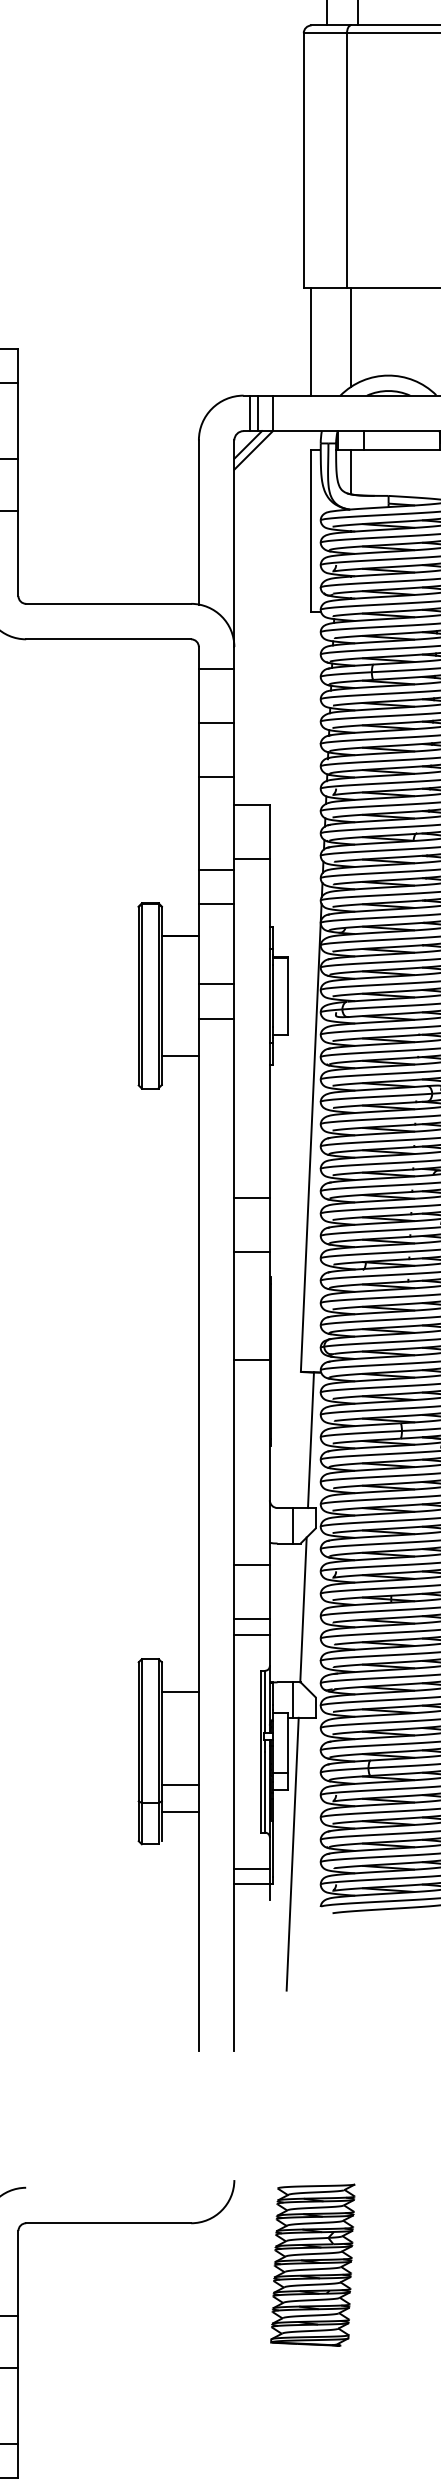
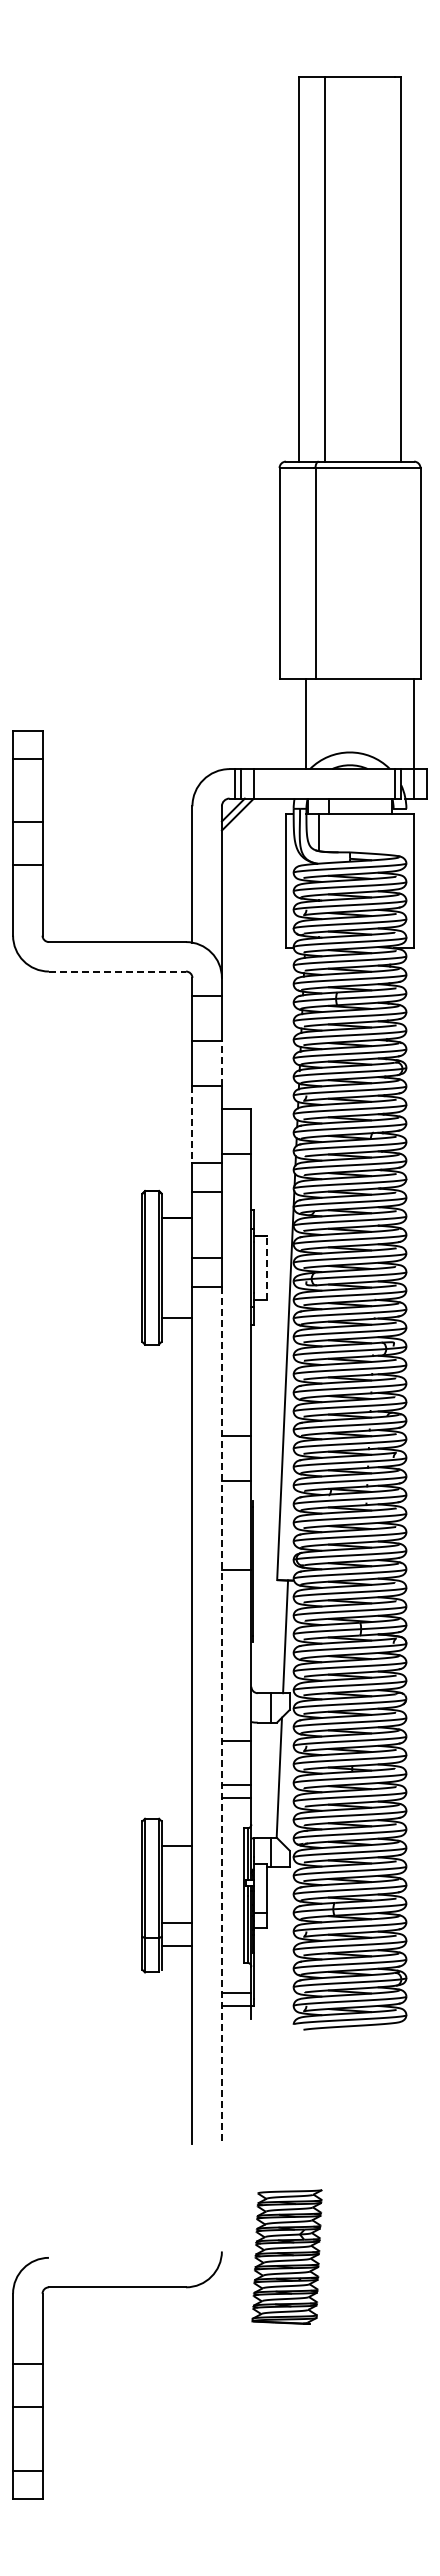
line: (350, 337) -> (318, 720), removed
line: (310, 341) -> (305, 724), moved
line: (108, 639) -> (117, 971), solid -> dashed
line: (233, 748) -> (221, 1062), solid -> dashed
line: (198, 823) -> (192, 1124), solid -> dashed
line: (288, 995) -> (266, 1267), solid -> dashed
line: (233, 1534) -> (221, 1715), solid -> dashed
line: (292, 1853) -> (270, 1980), removed
part: (312, 2264) -> (286, 2256), moved

